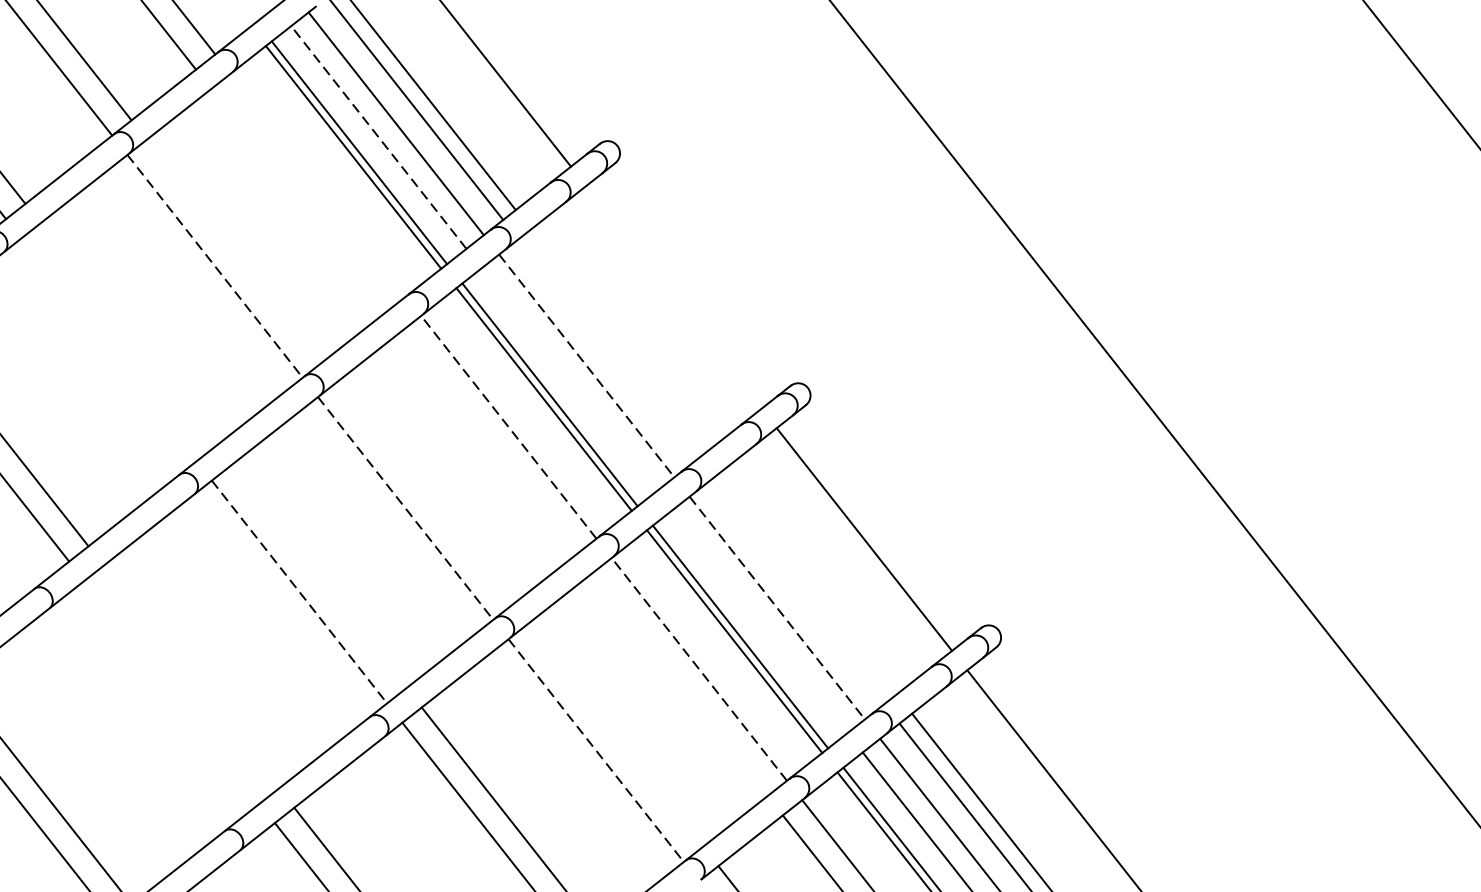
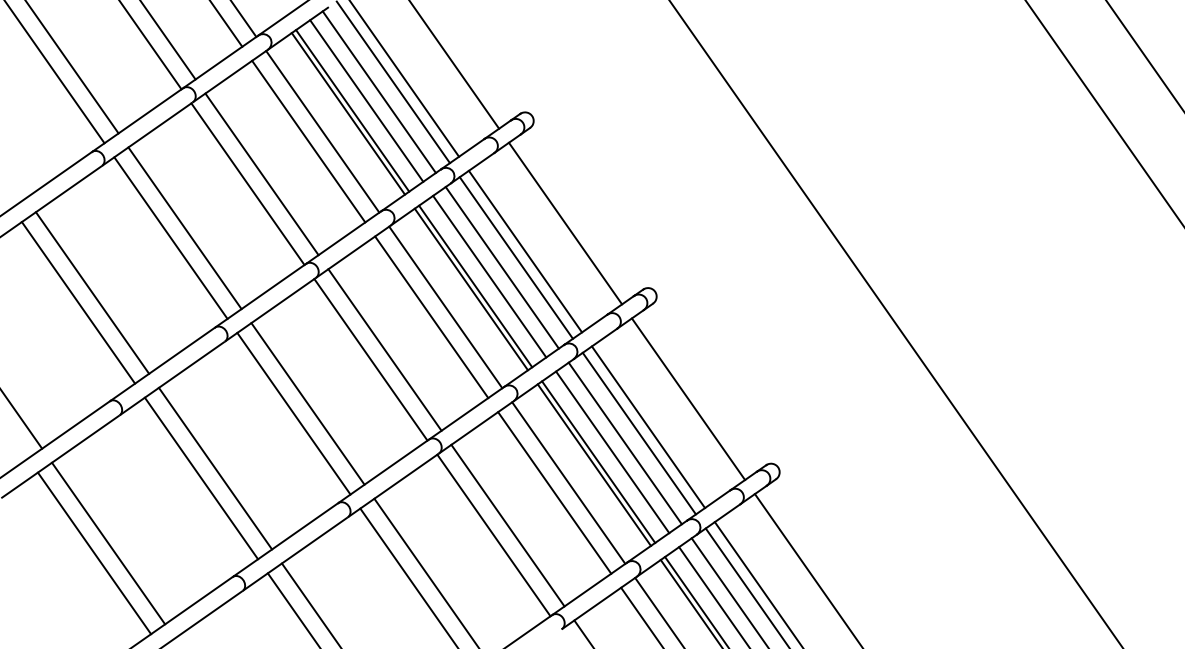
line: (378, 138) -> (366, 101), dashed -> solid
line: (317, 184) -> (322, 131), added
line: (298, 200) -> (308, 141), added
line: (233, 251) -> (261, 174), added
line: (214, 266) -> (247, 184), dashed -> solid
line: (673, 297) -> (565, 223), added
line: (127, 335) -> (184, 228), added
line: (618, 340) -> (525, 251), added
line: (108, 349) -> (170, 237), added
line: (604, 350) -> (515, 257), added
line: (586, 365) -> (502, 267), dashed -> solid
line: (569, 379) -> (489, 276), added
line: (508, 427) -> (445, 307), dashed -> solid
line: (489, 442) -> (431, 317), added
line: (424, 492) -> (384, 349), added
line: (404, 508) -> (370, 359), dashed -> solid
line: (318, 576) -> (307, 403), added
line: (809, 583) -> (648, 427), added
line: (298, 591) -> (293, 413), dashed -> solid
line: (795, 592) -> (638, 433), added
line: (777, 608) -> (625, 443), dashed -> solid
line: (759, 622) -> (612, 452), added
line: (699, 670) -> (568, 483), dashed -> solid
line: (191, 676) -> (215, 468), added
line: (679, 684) -> (554, 492), added
line: (172, 692) -> (201, 478), added
line: (614, 735) -> (507, 525), added
line: (595, 750) -> (493, 535), dashed -> solid

